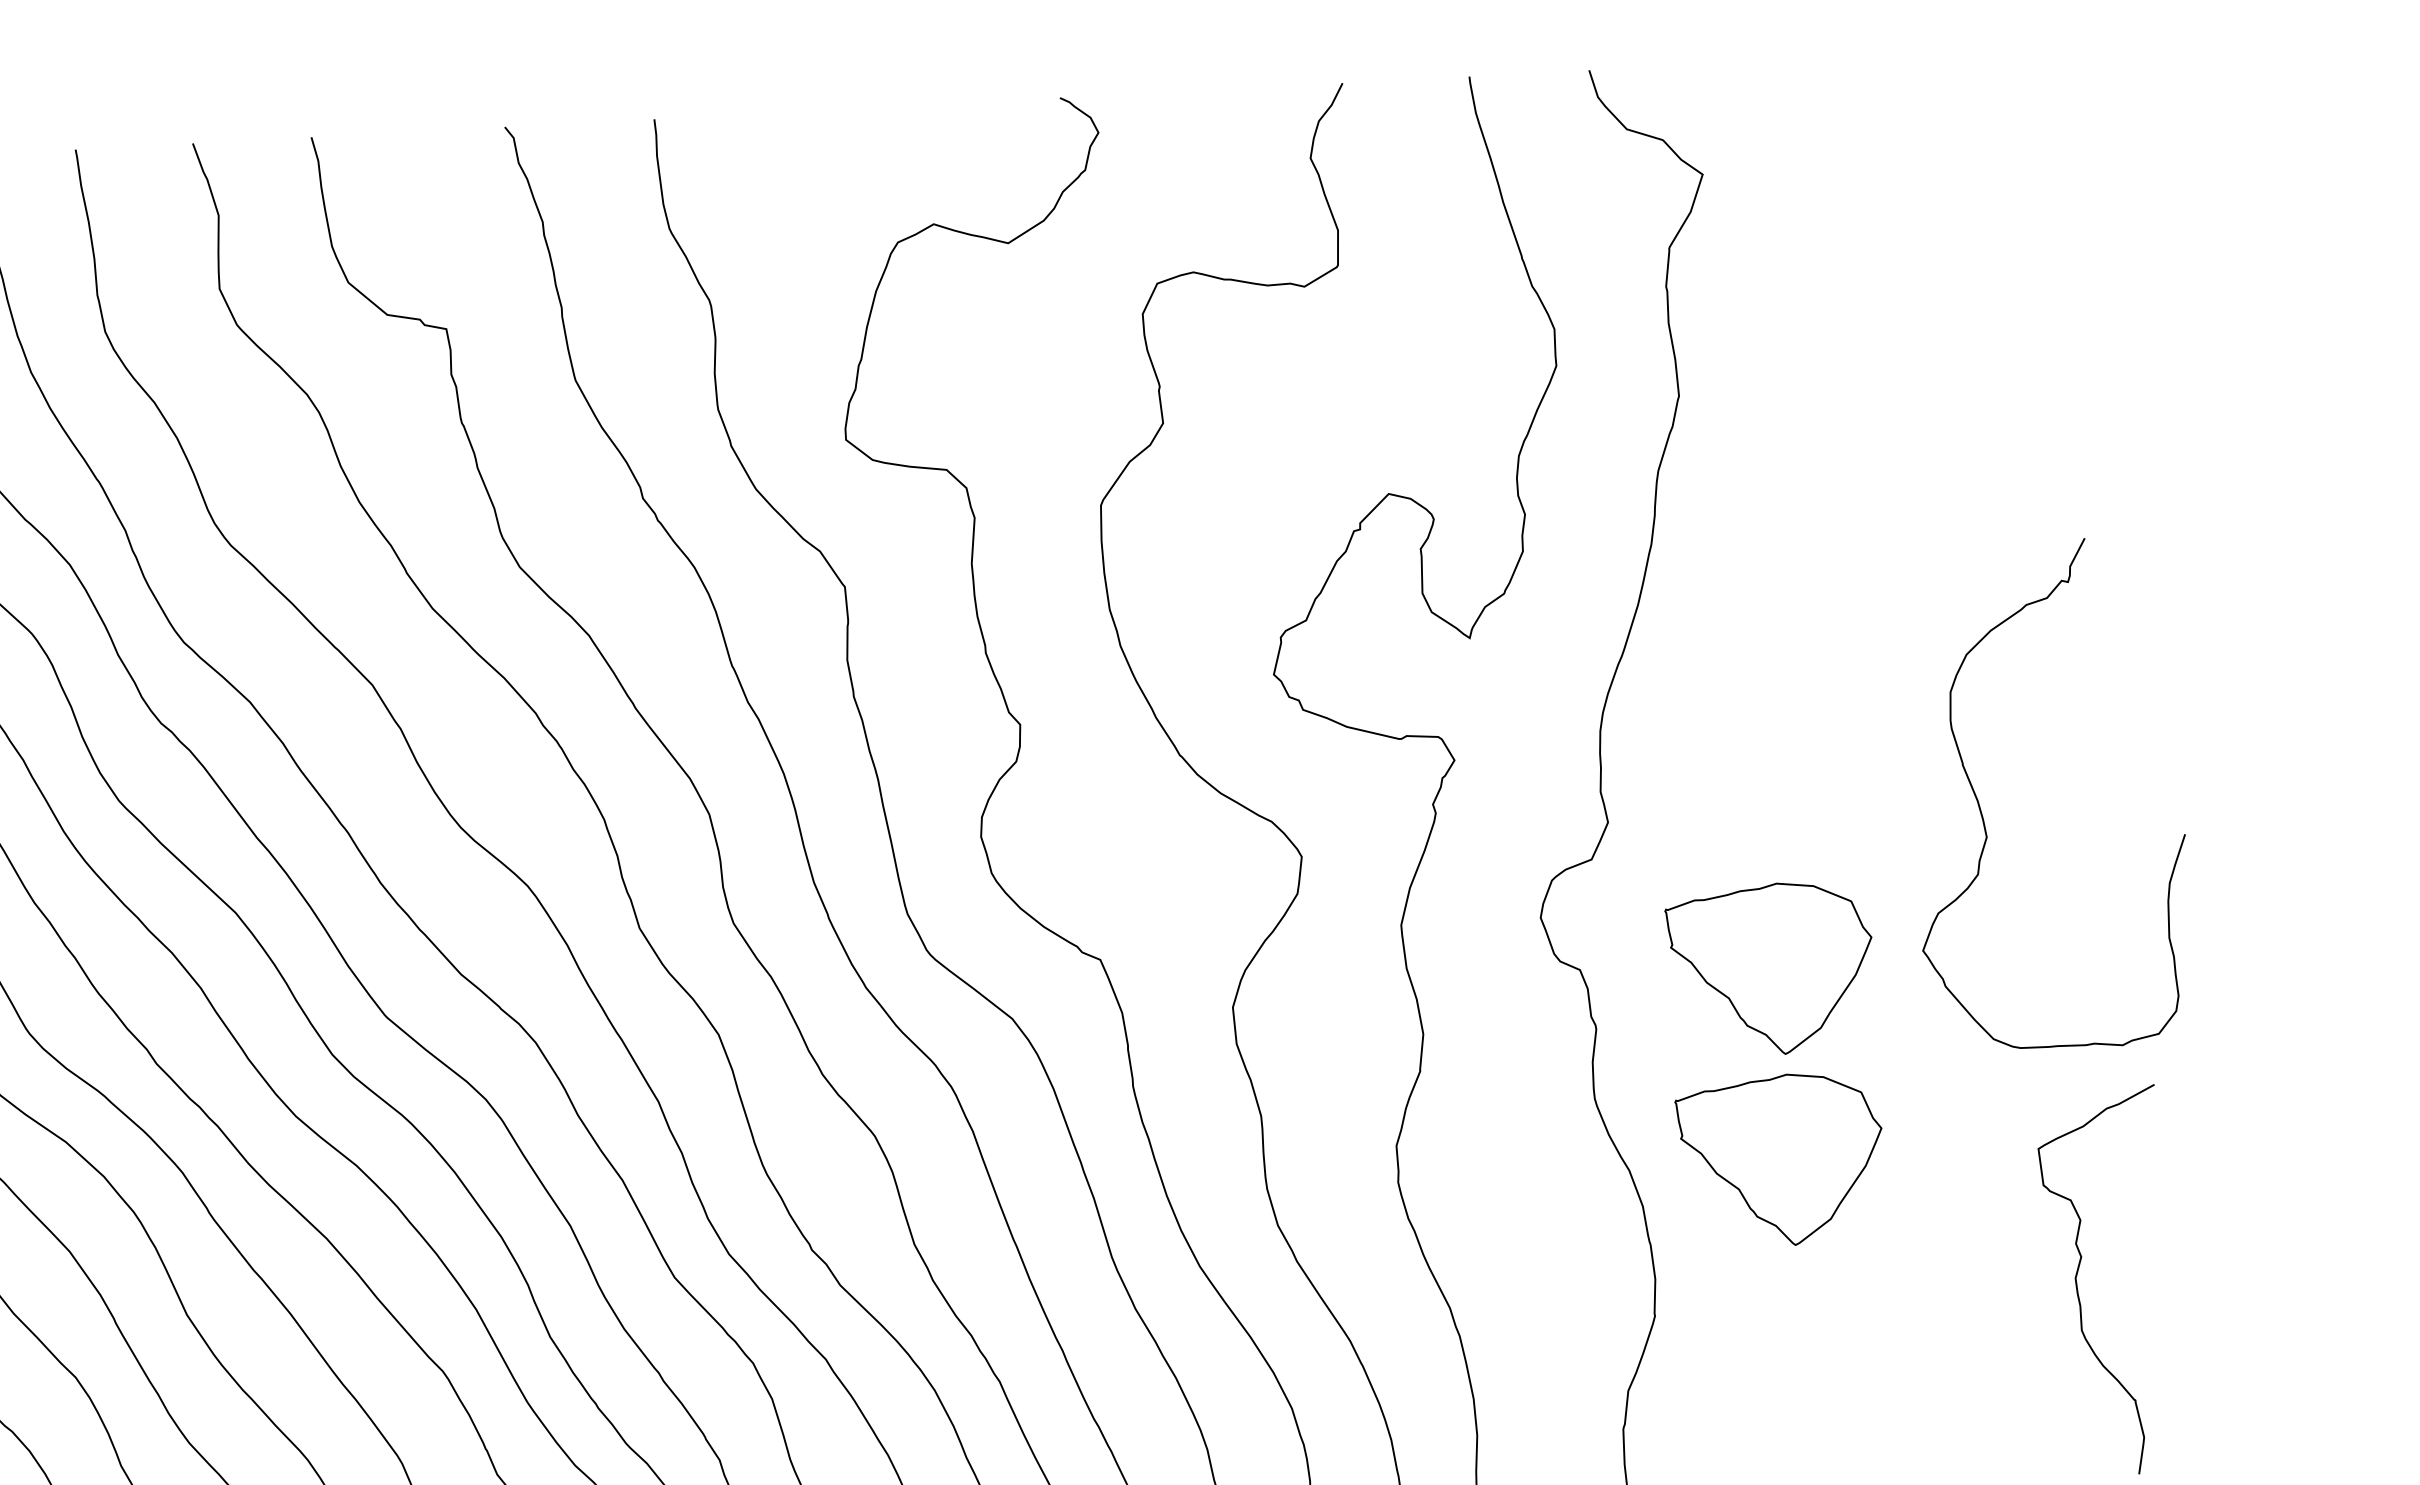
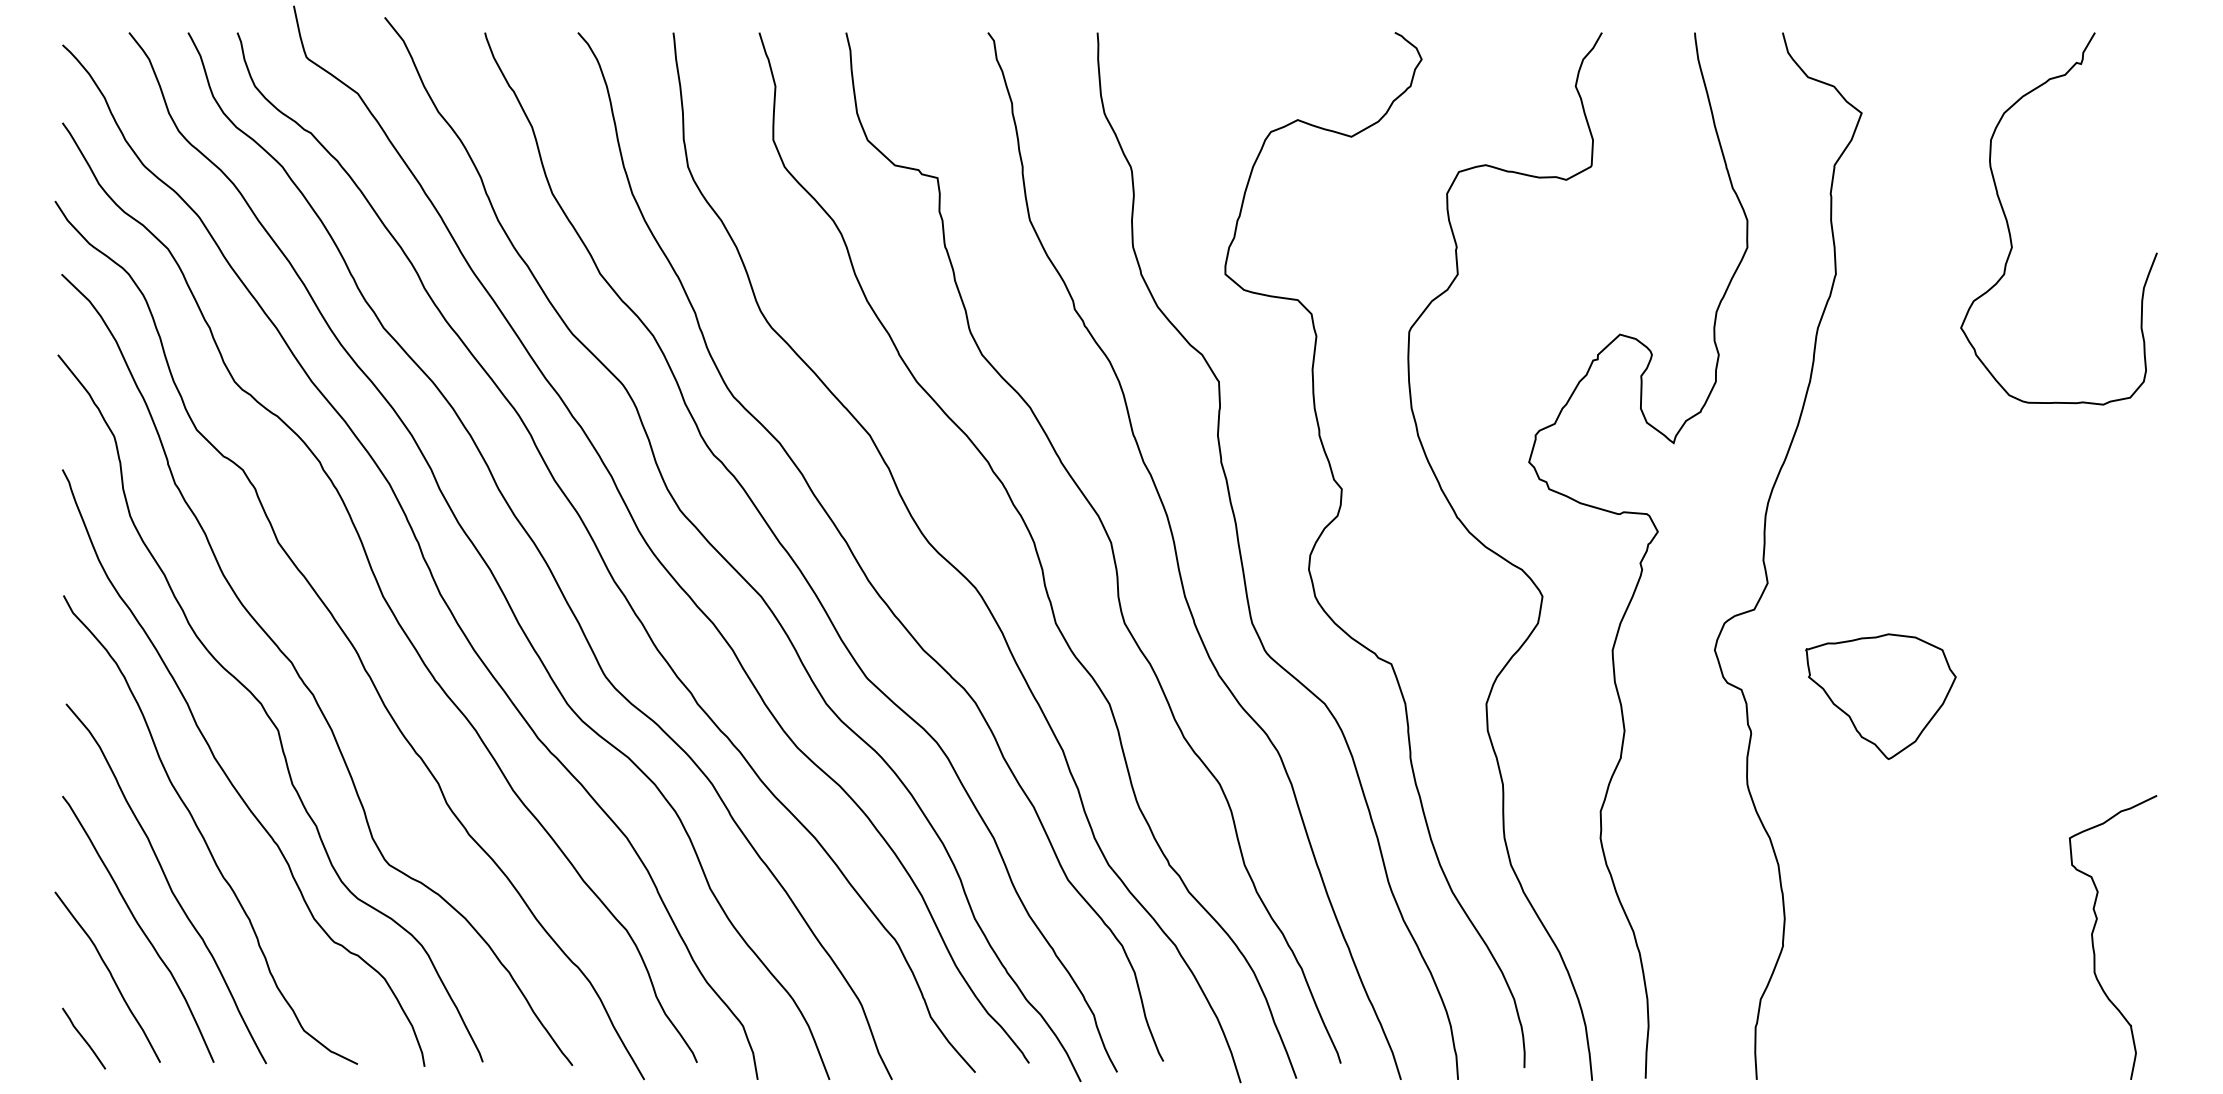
curve: (1983, 815) -> (2010, 231), moved
part: (1780, 1160) -> (1880, 836), removed

